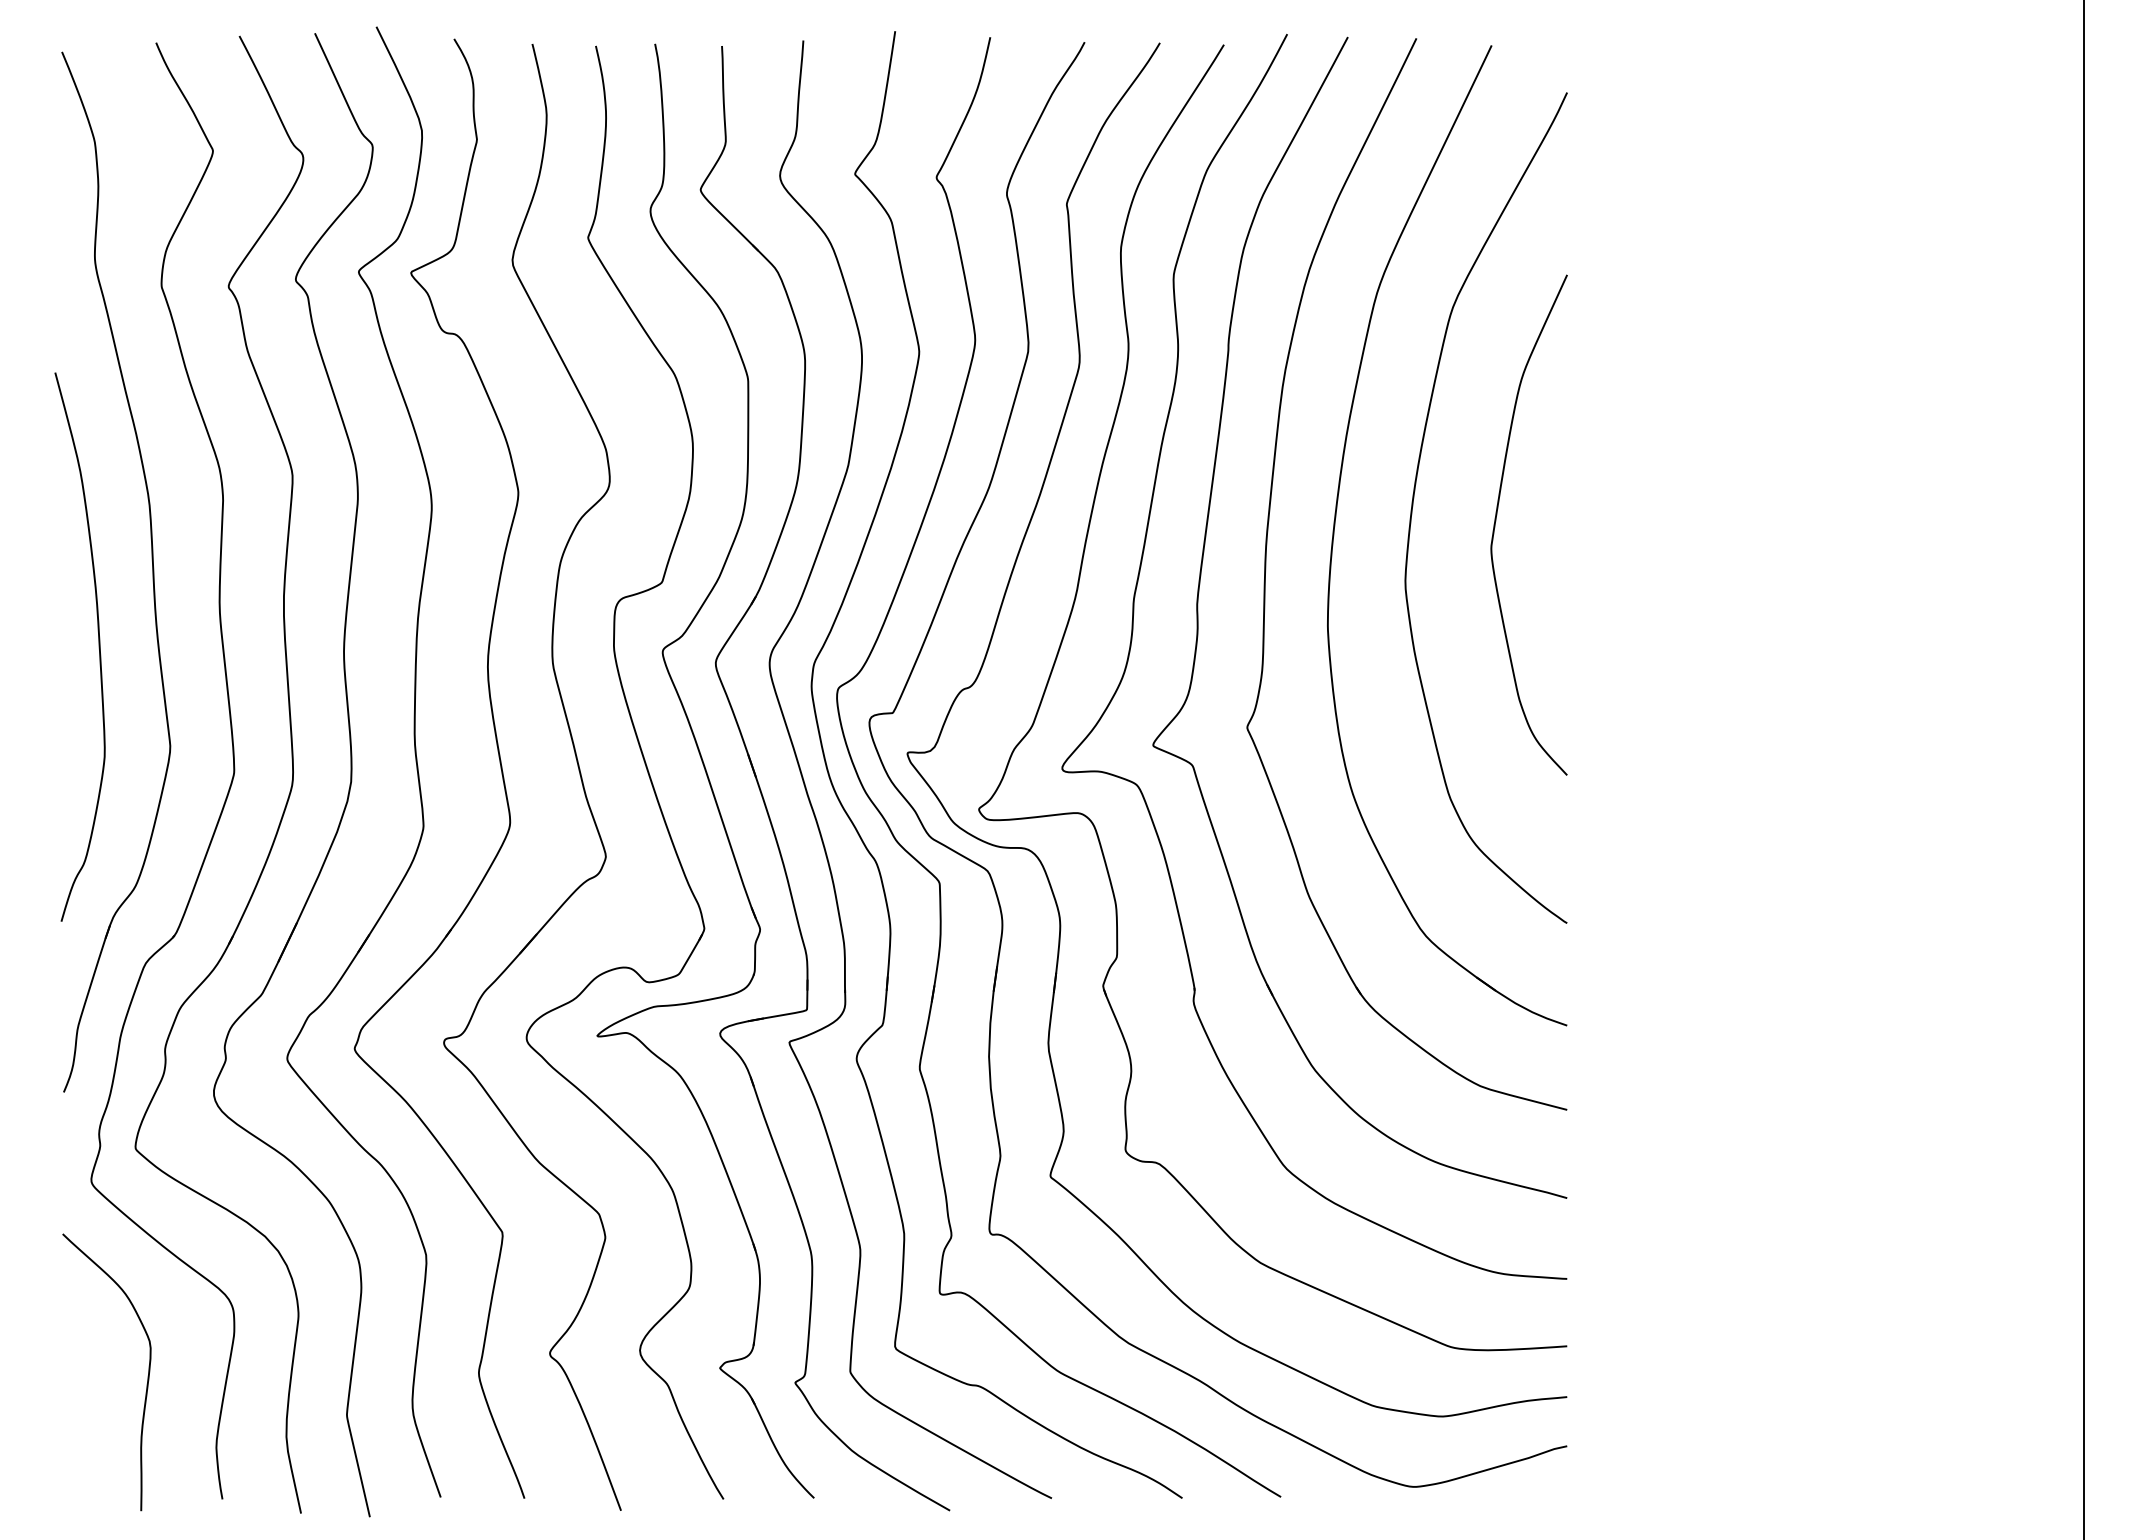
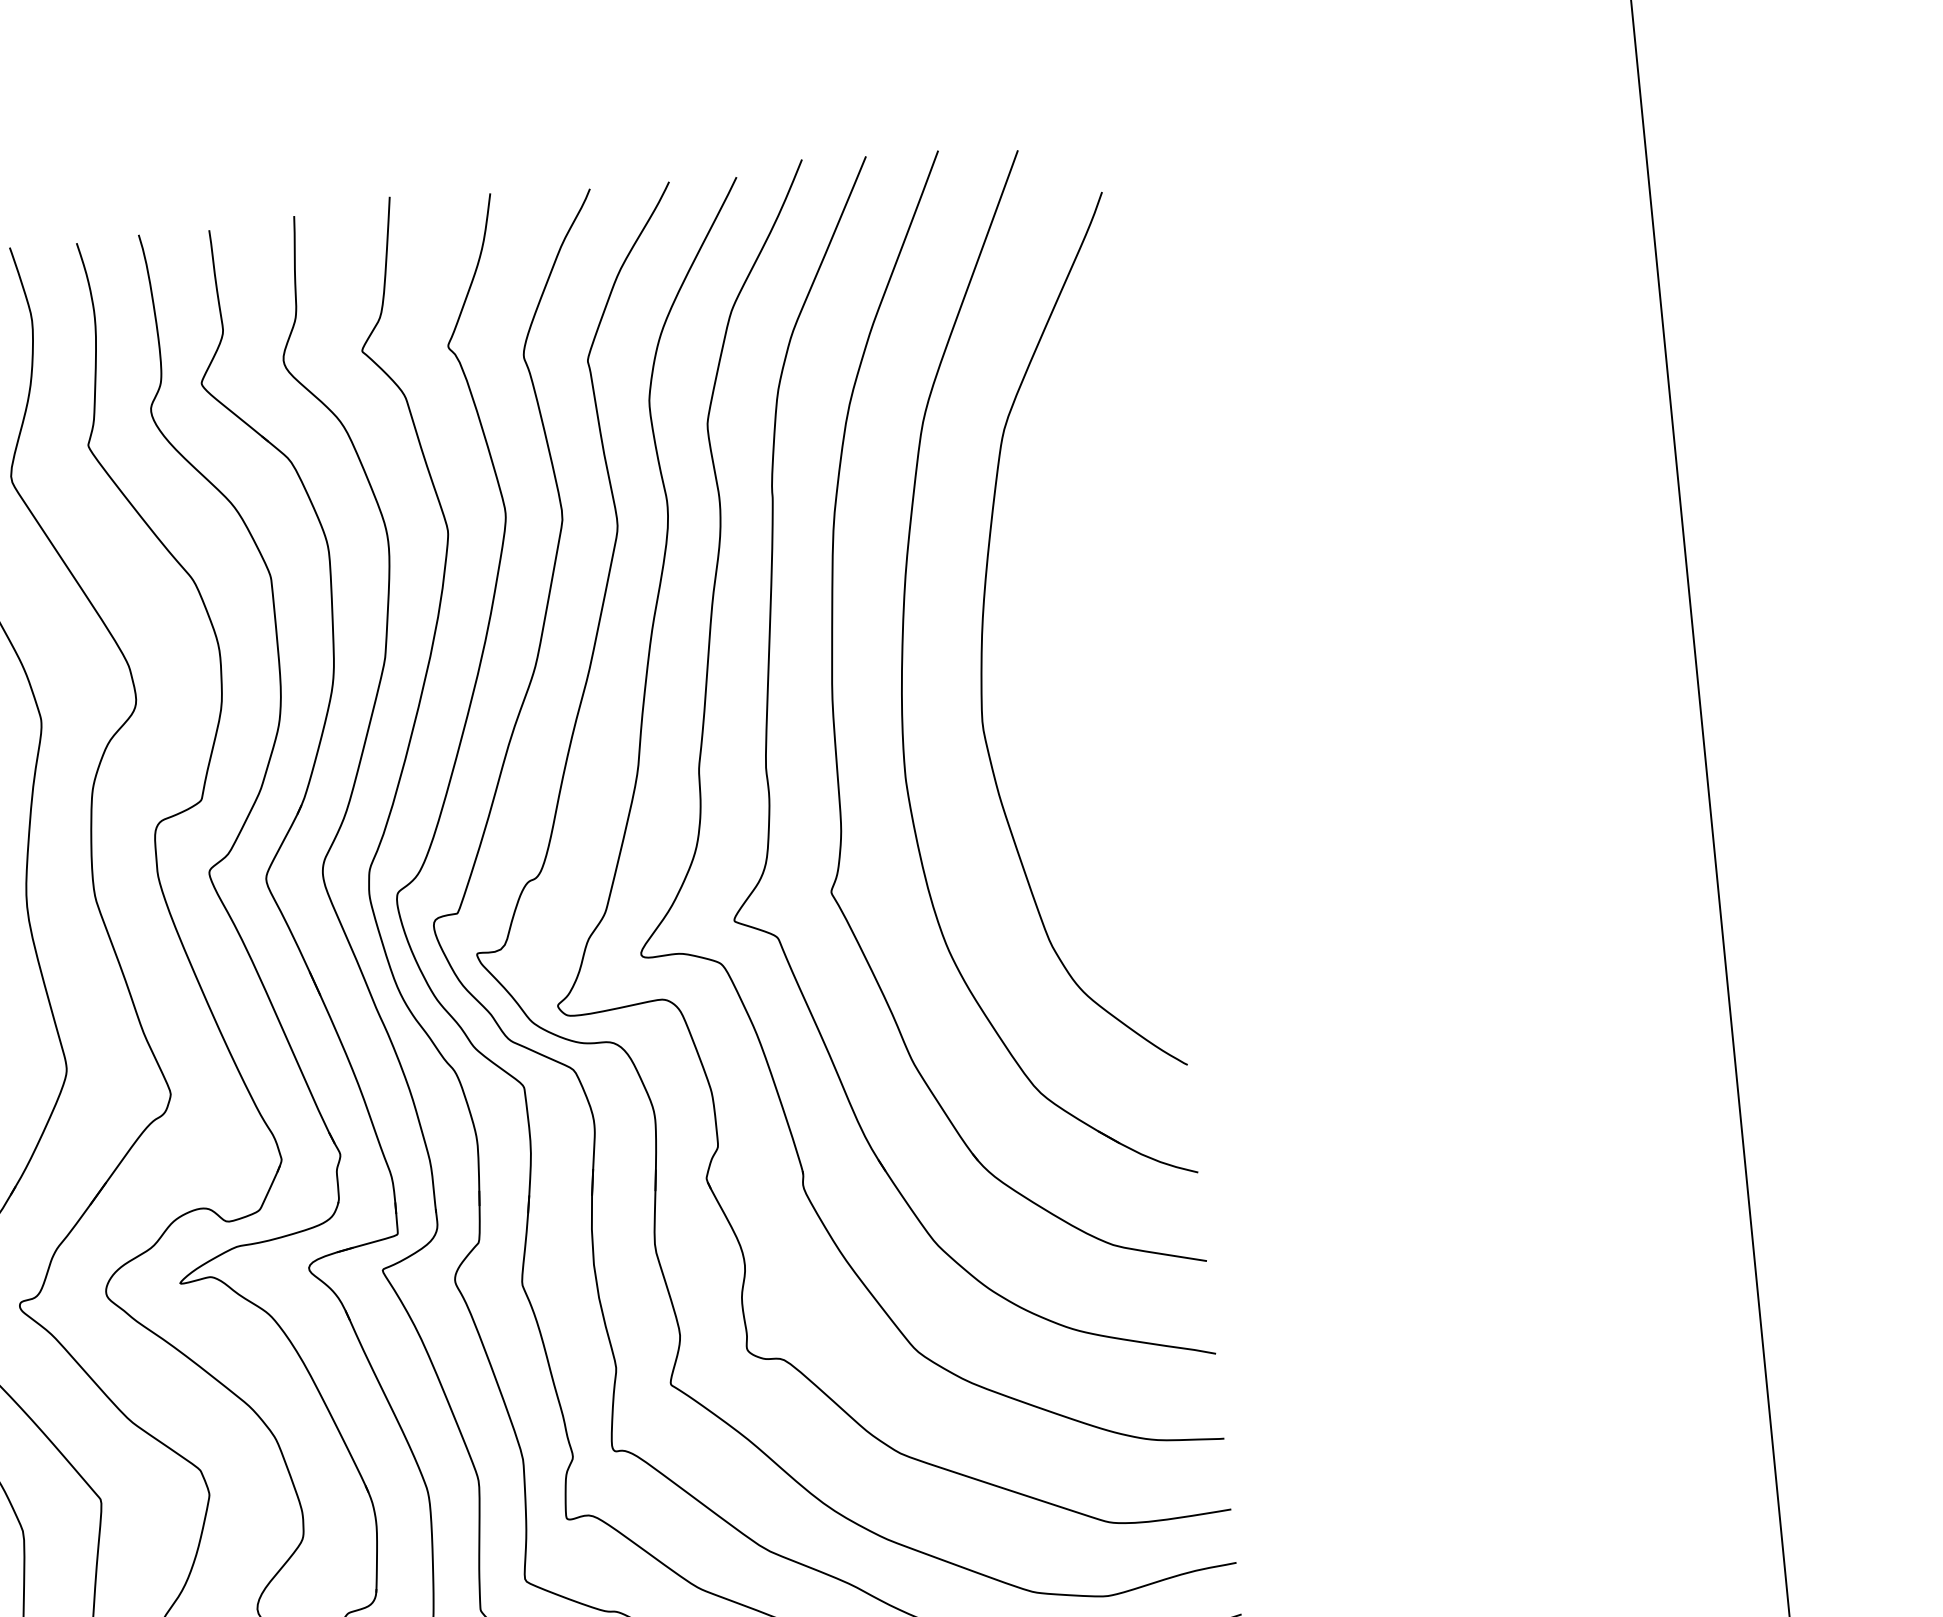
curve: (1496, 521) -> (1072, 650), removed

